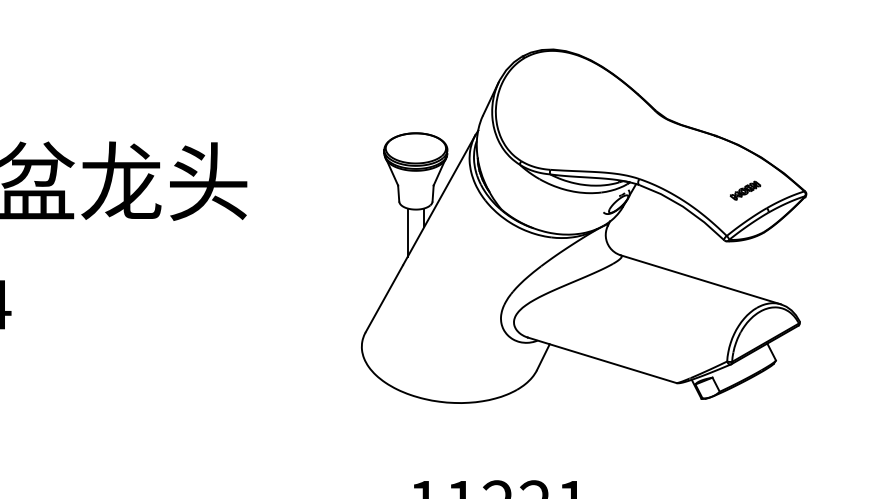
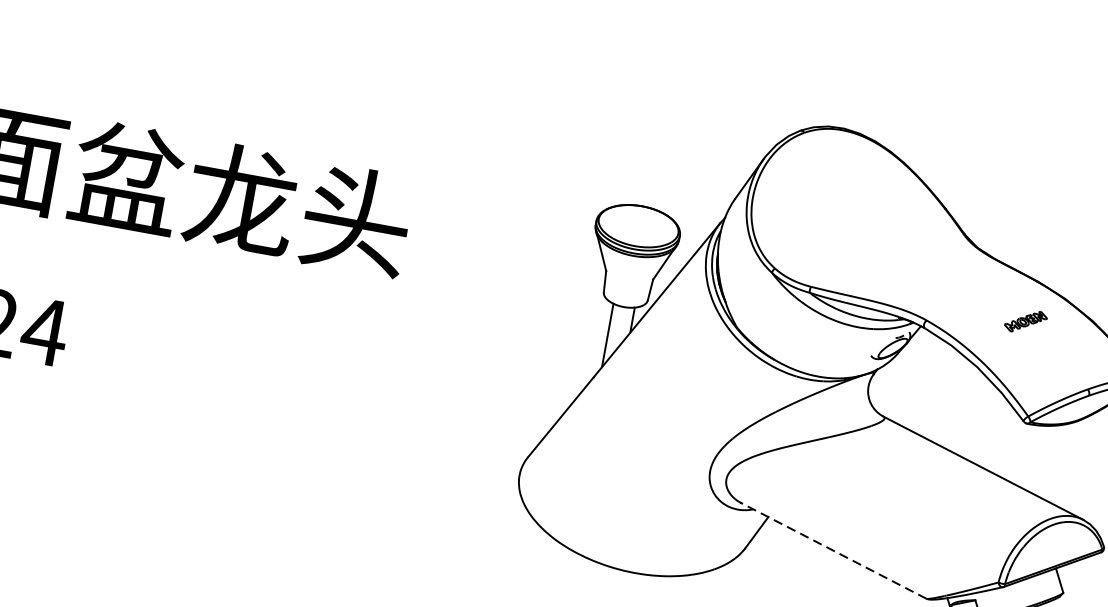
part: (745, 190) -> (1026, 321), moved
line: (602, 360) -> (834, 551), solid -> dashed

